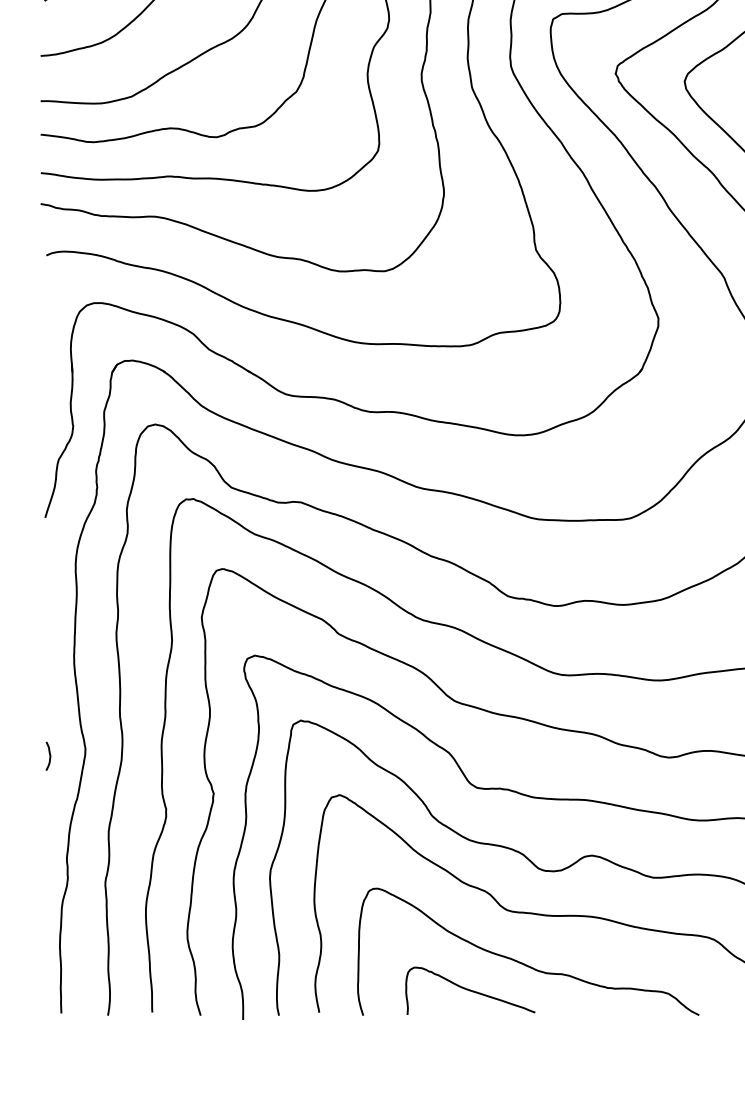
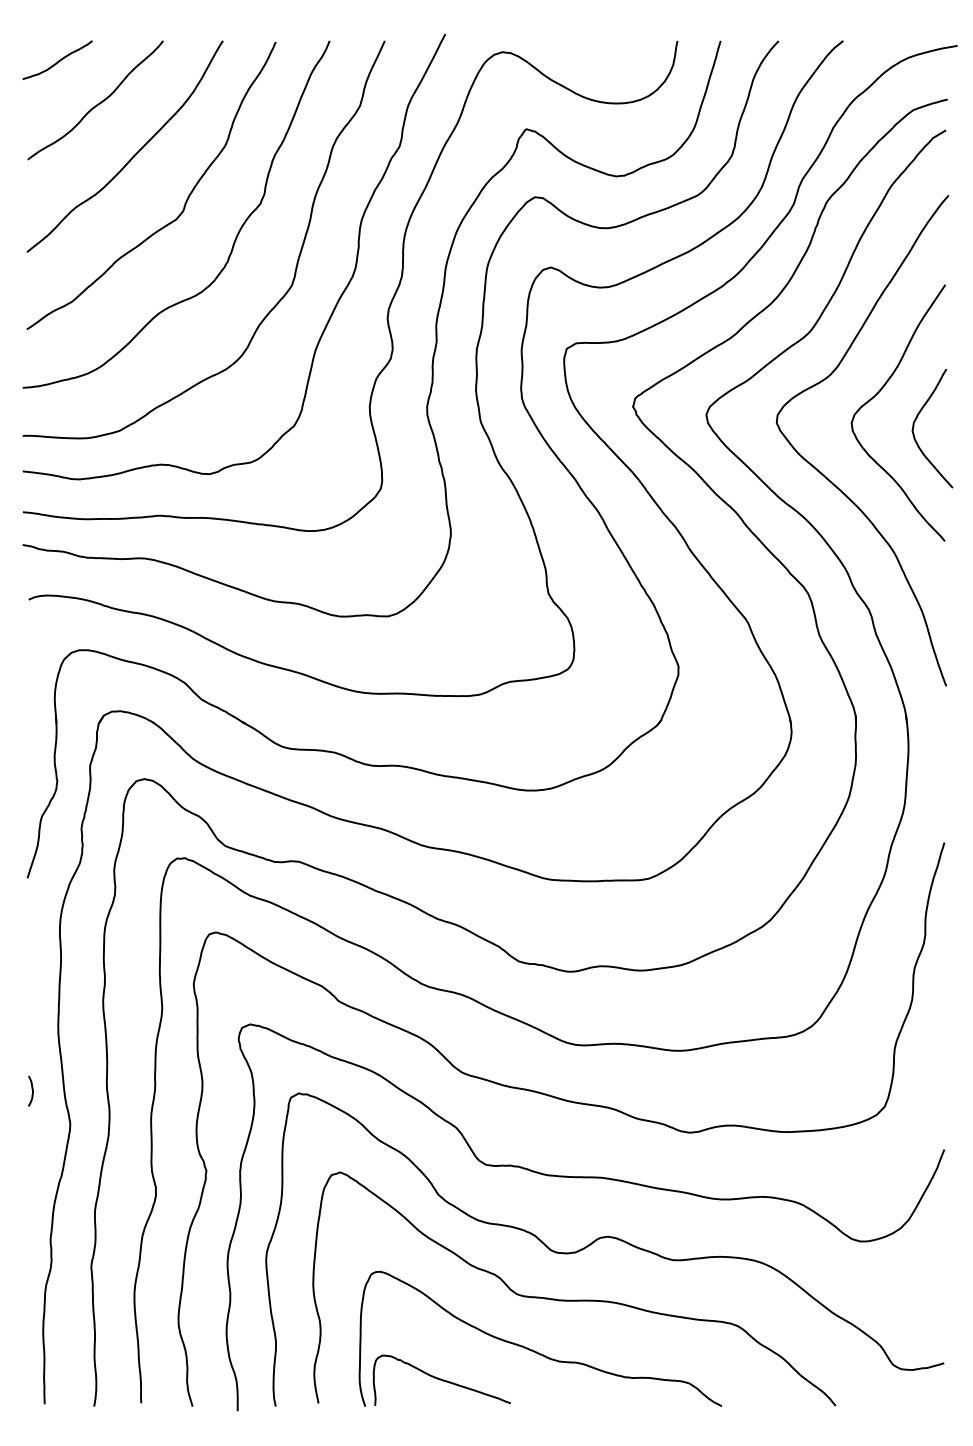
curve: (48, 754) -> (31, 1089), moved
curve: (470, 990) -> (441, 1379), moved

